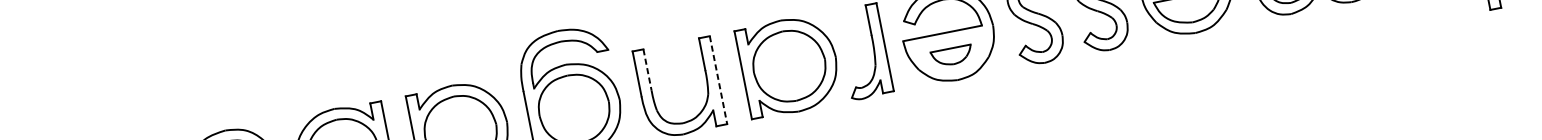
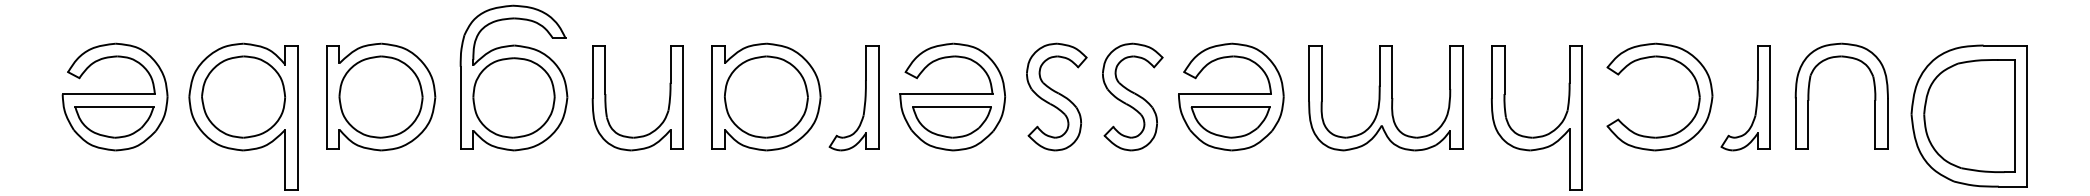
part: (951, 56) -> (951, 122), size x1.67
line: (647, 70) -> (605, 70), dashed -> solid
line: (718, 80) -> (683, 97), dashed -> solid

